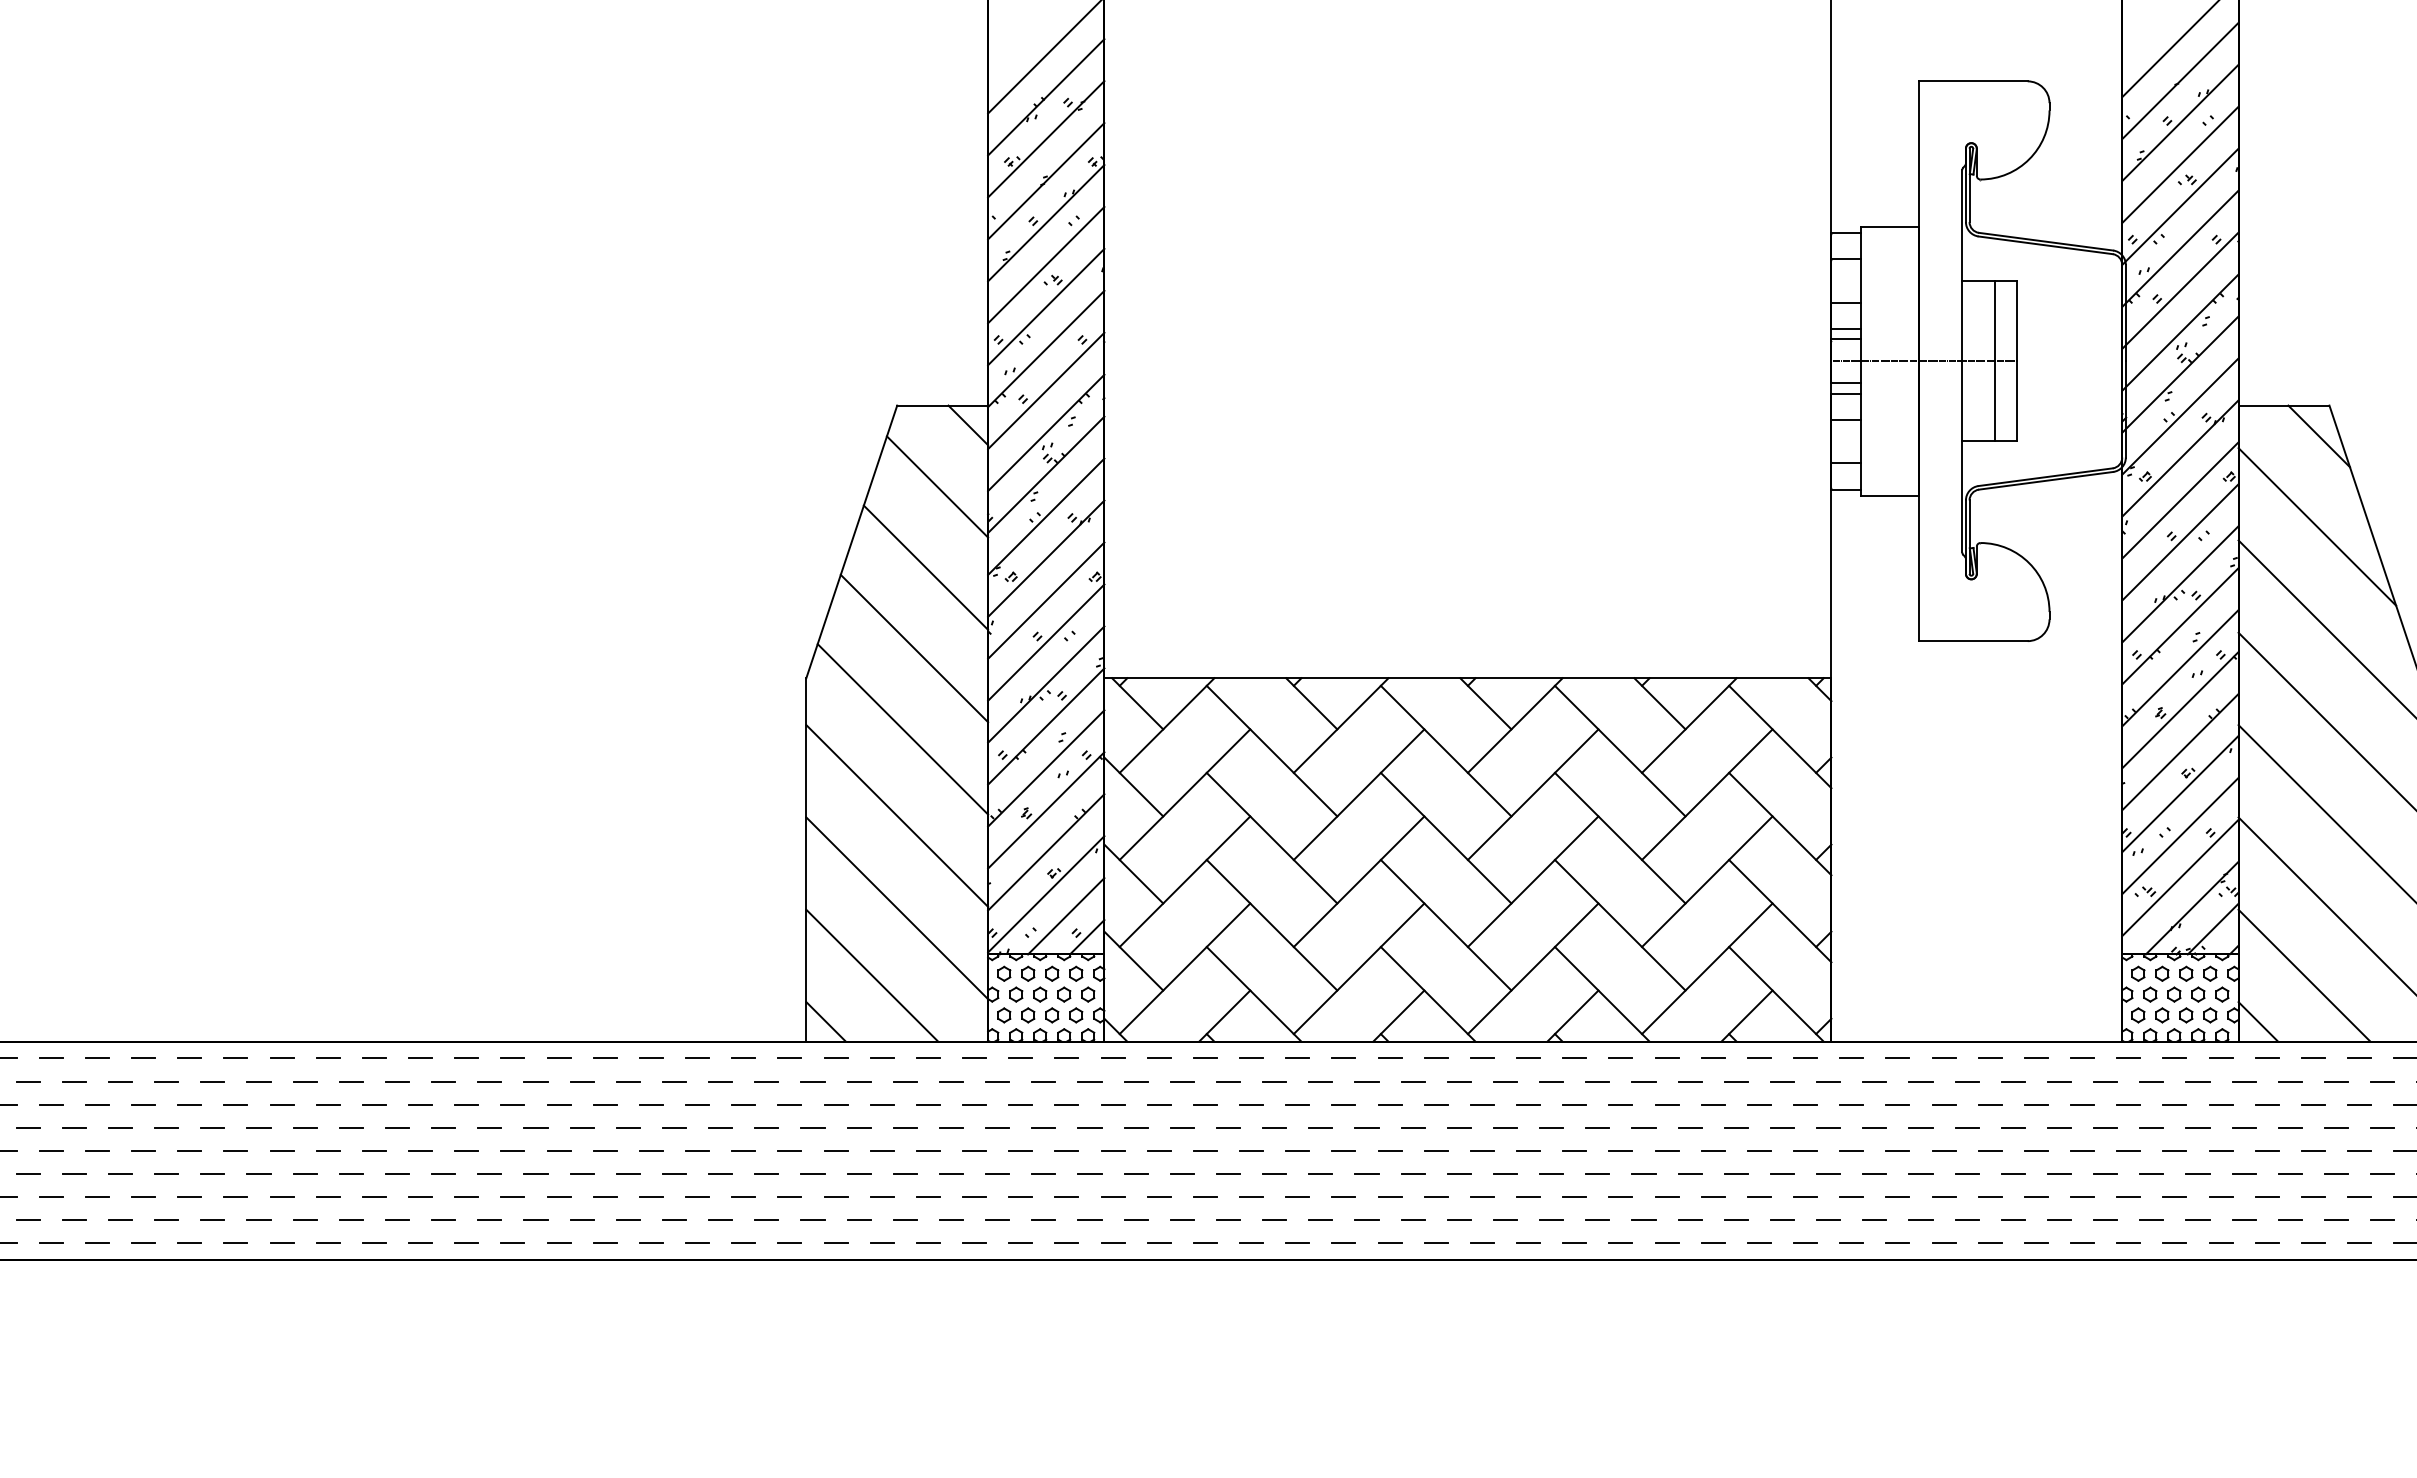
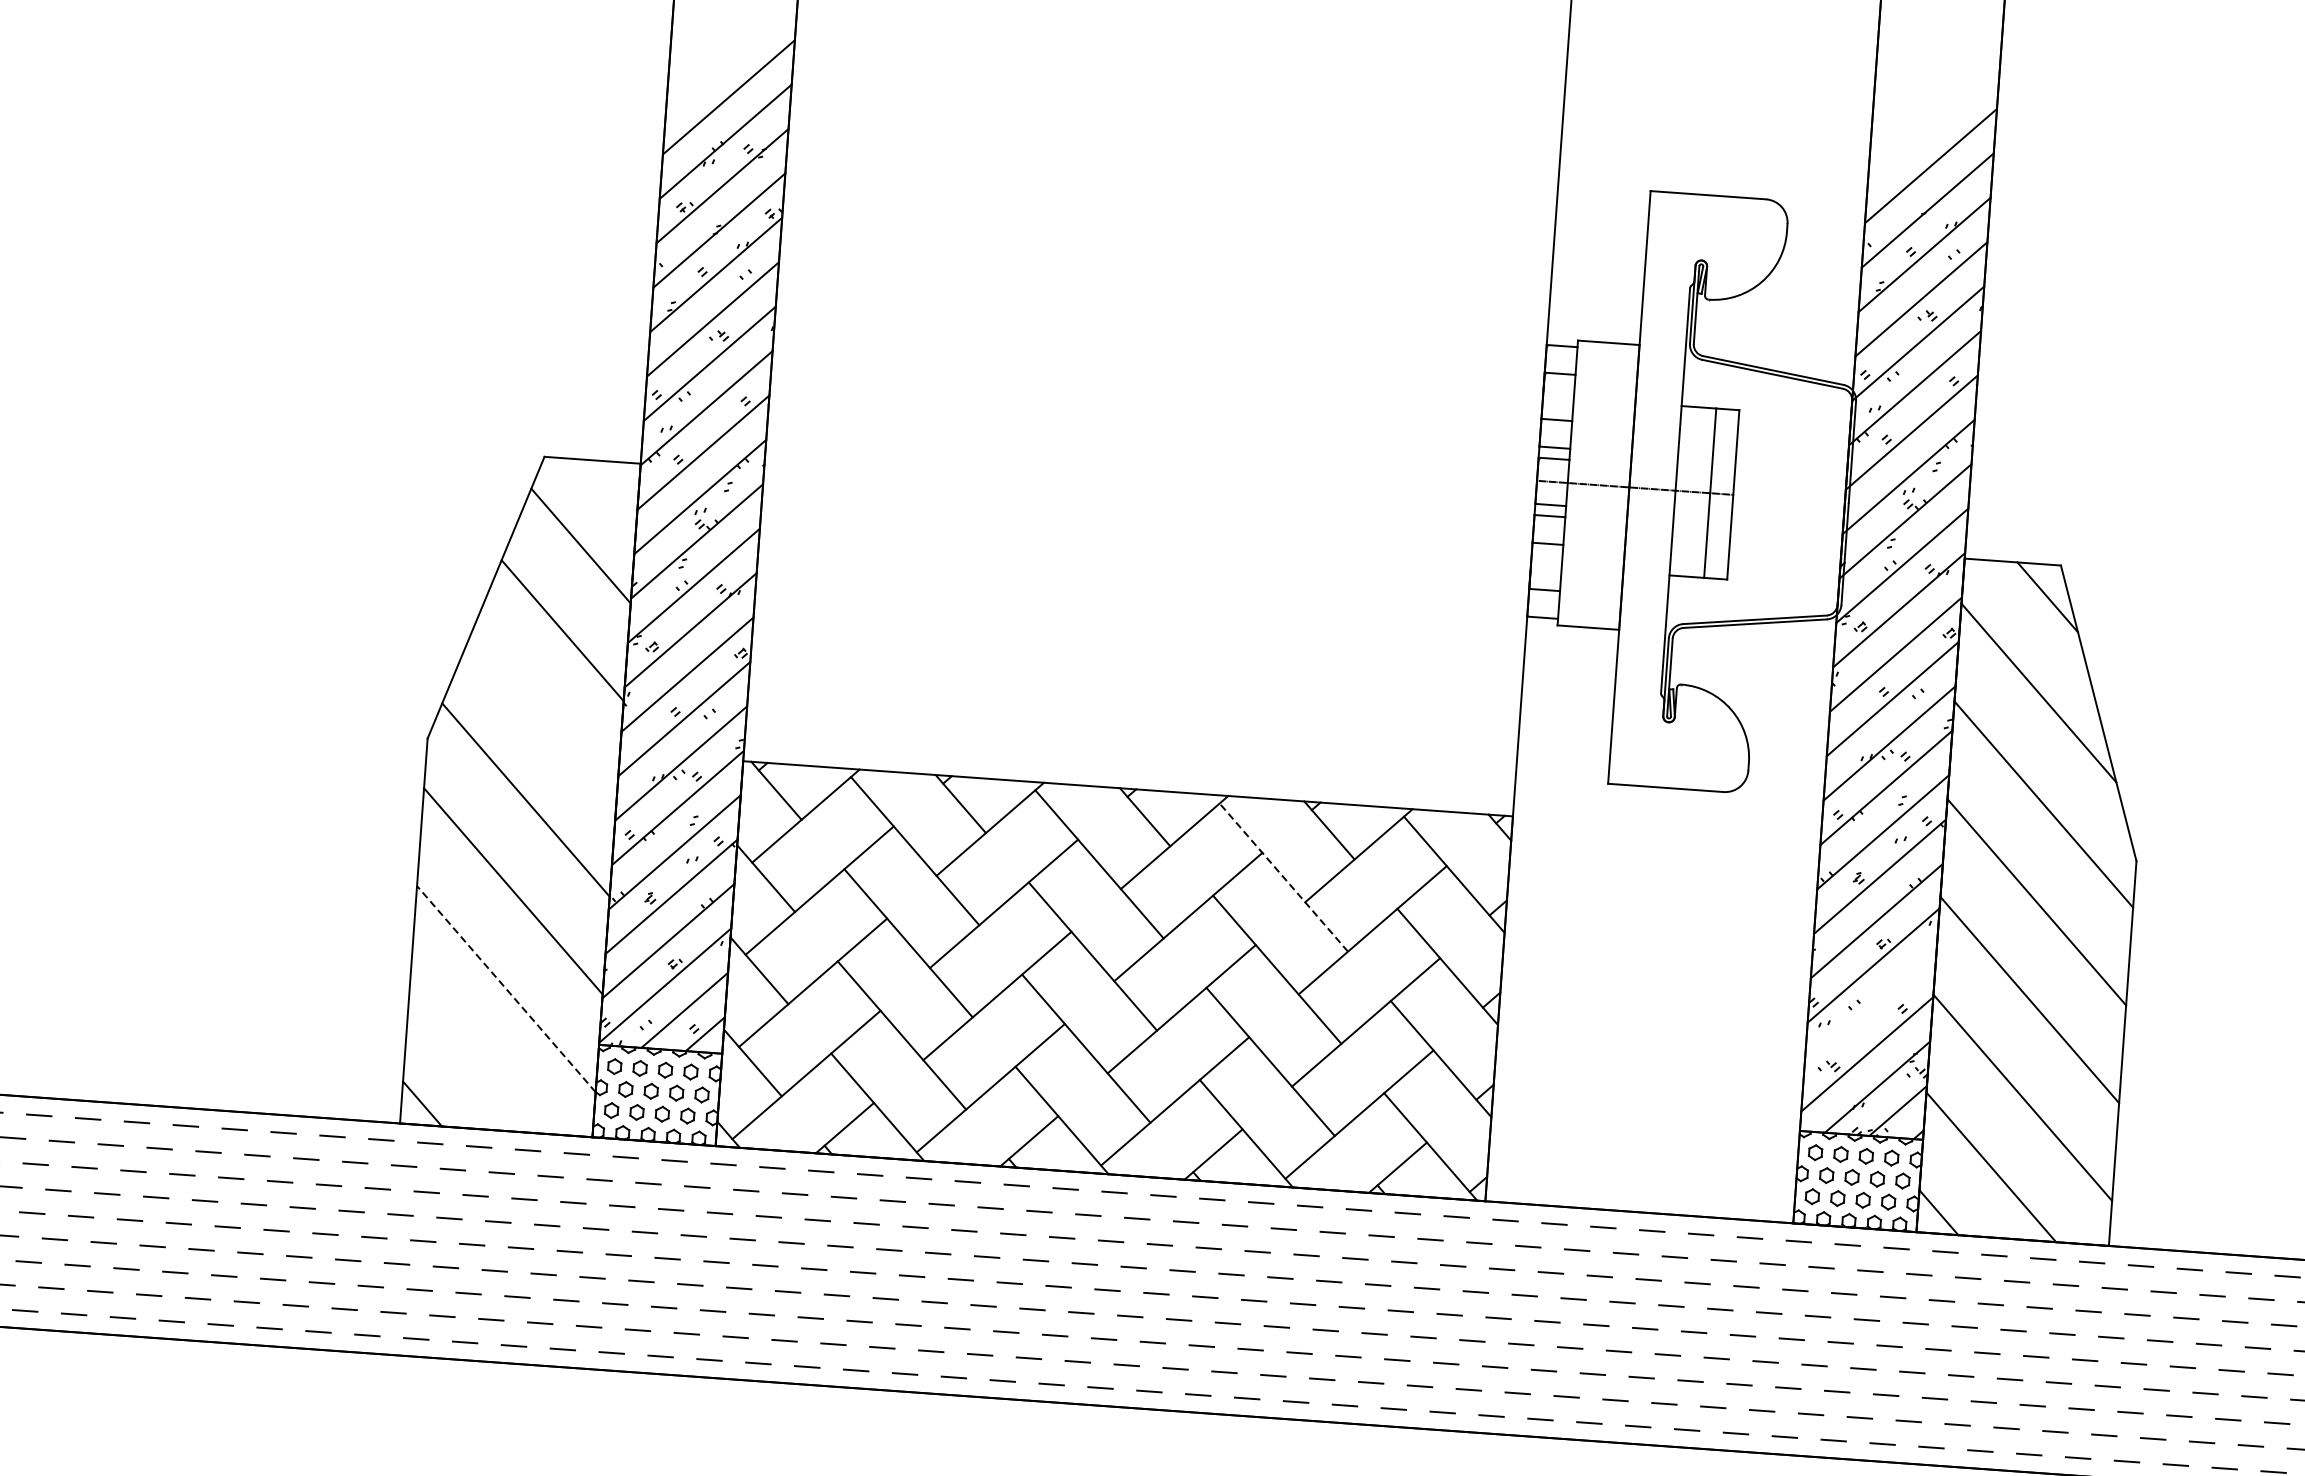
line: (968, 425) -> (618, 483), removed
line: (914, 648) -> (544, 715), removed
line: (1619, 750) -> (1283, 876), solid -> dashed
line: (2180, 835) -> (1870, 1009), removed
line: (897, 908) -> (506, 989), solid -> dashed
line: (872, 975) -> (475, 1058), removed

